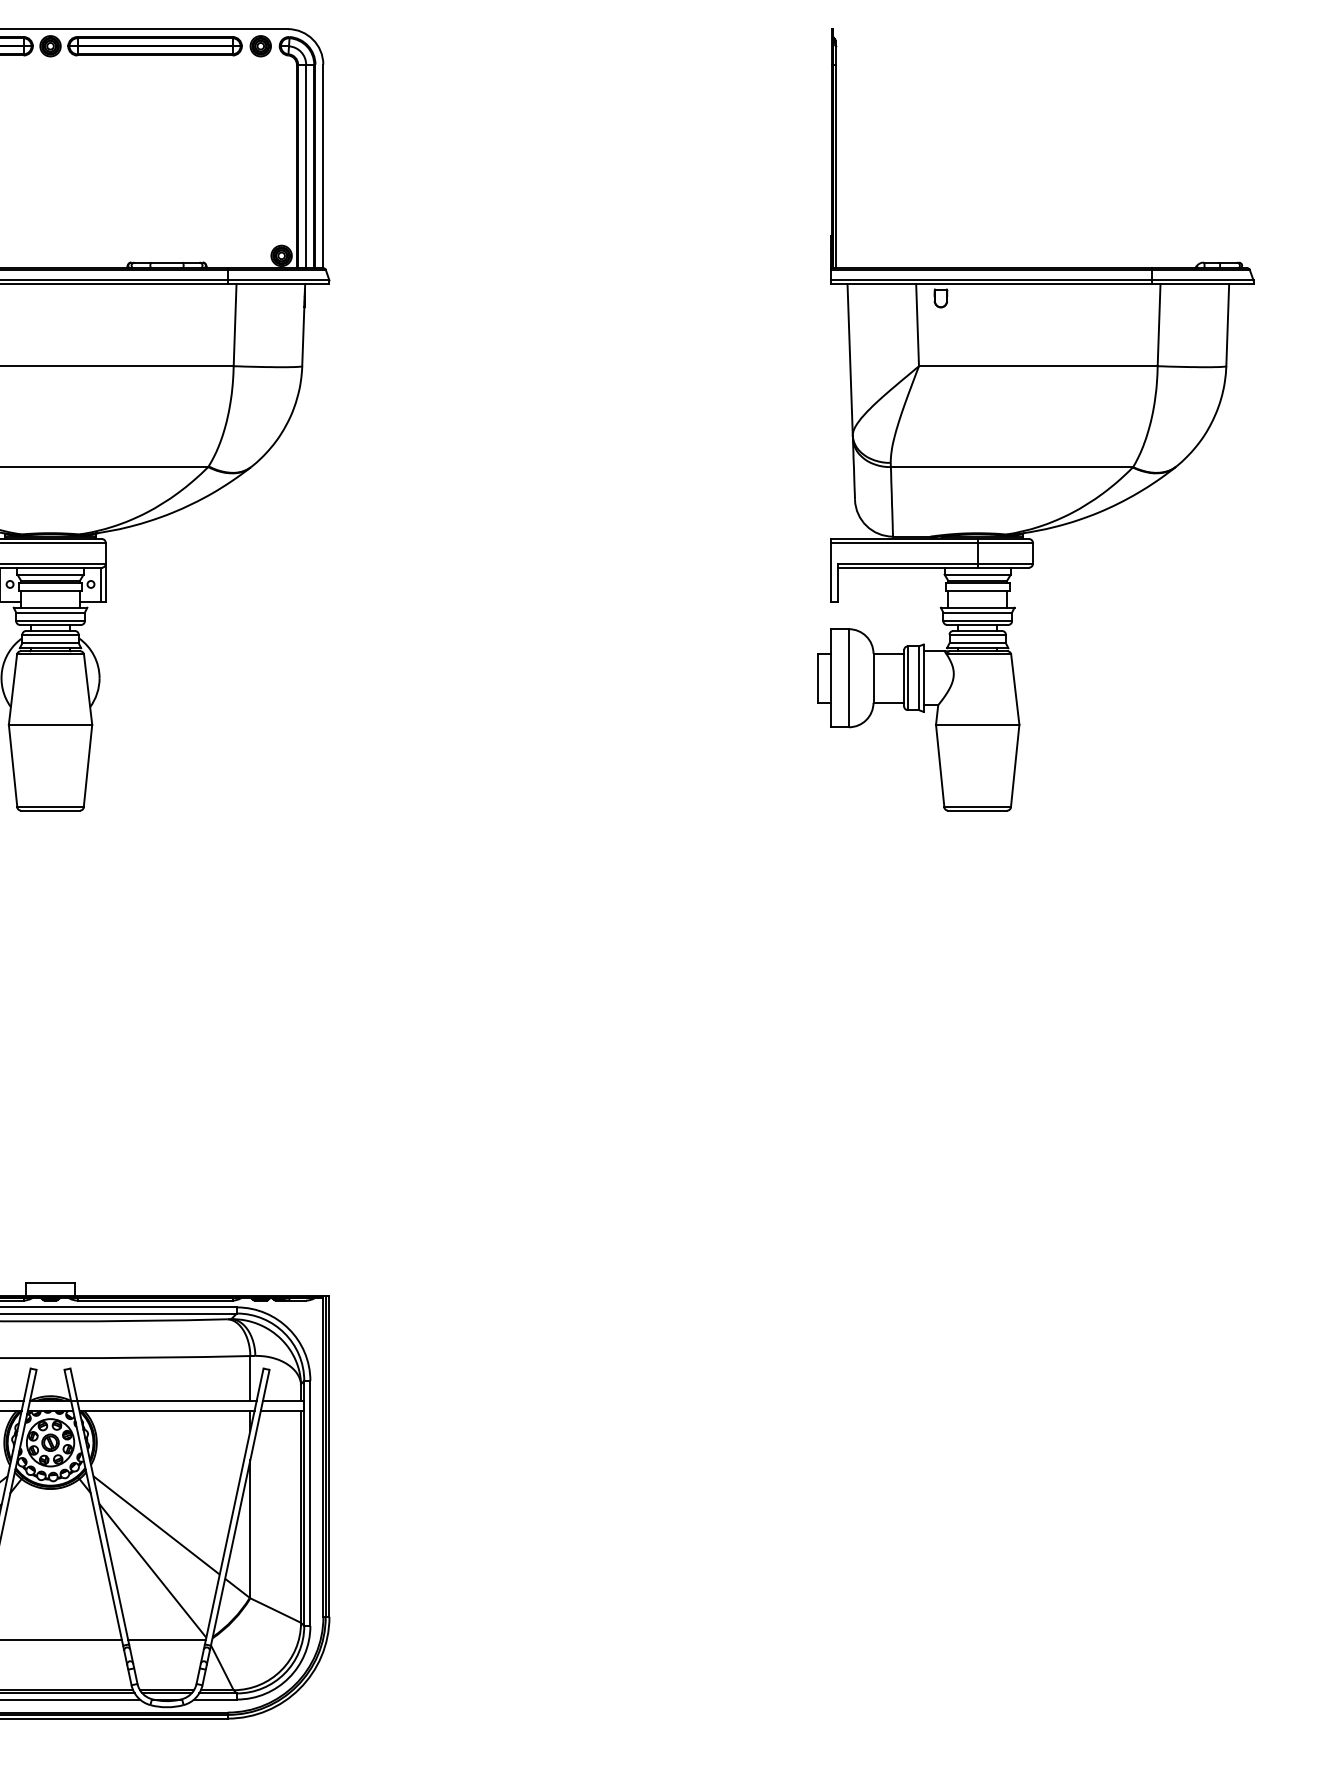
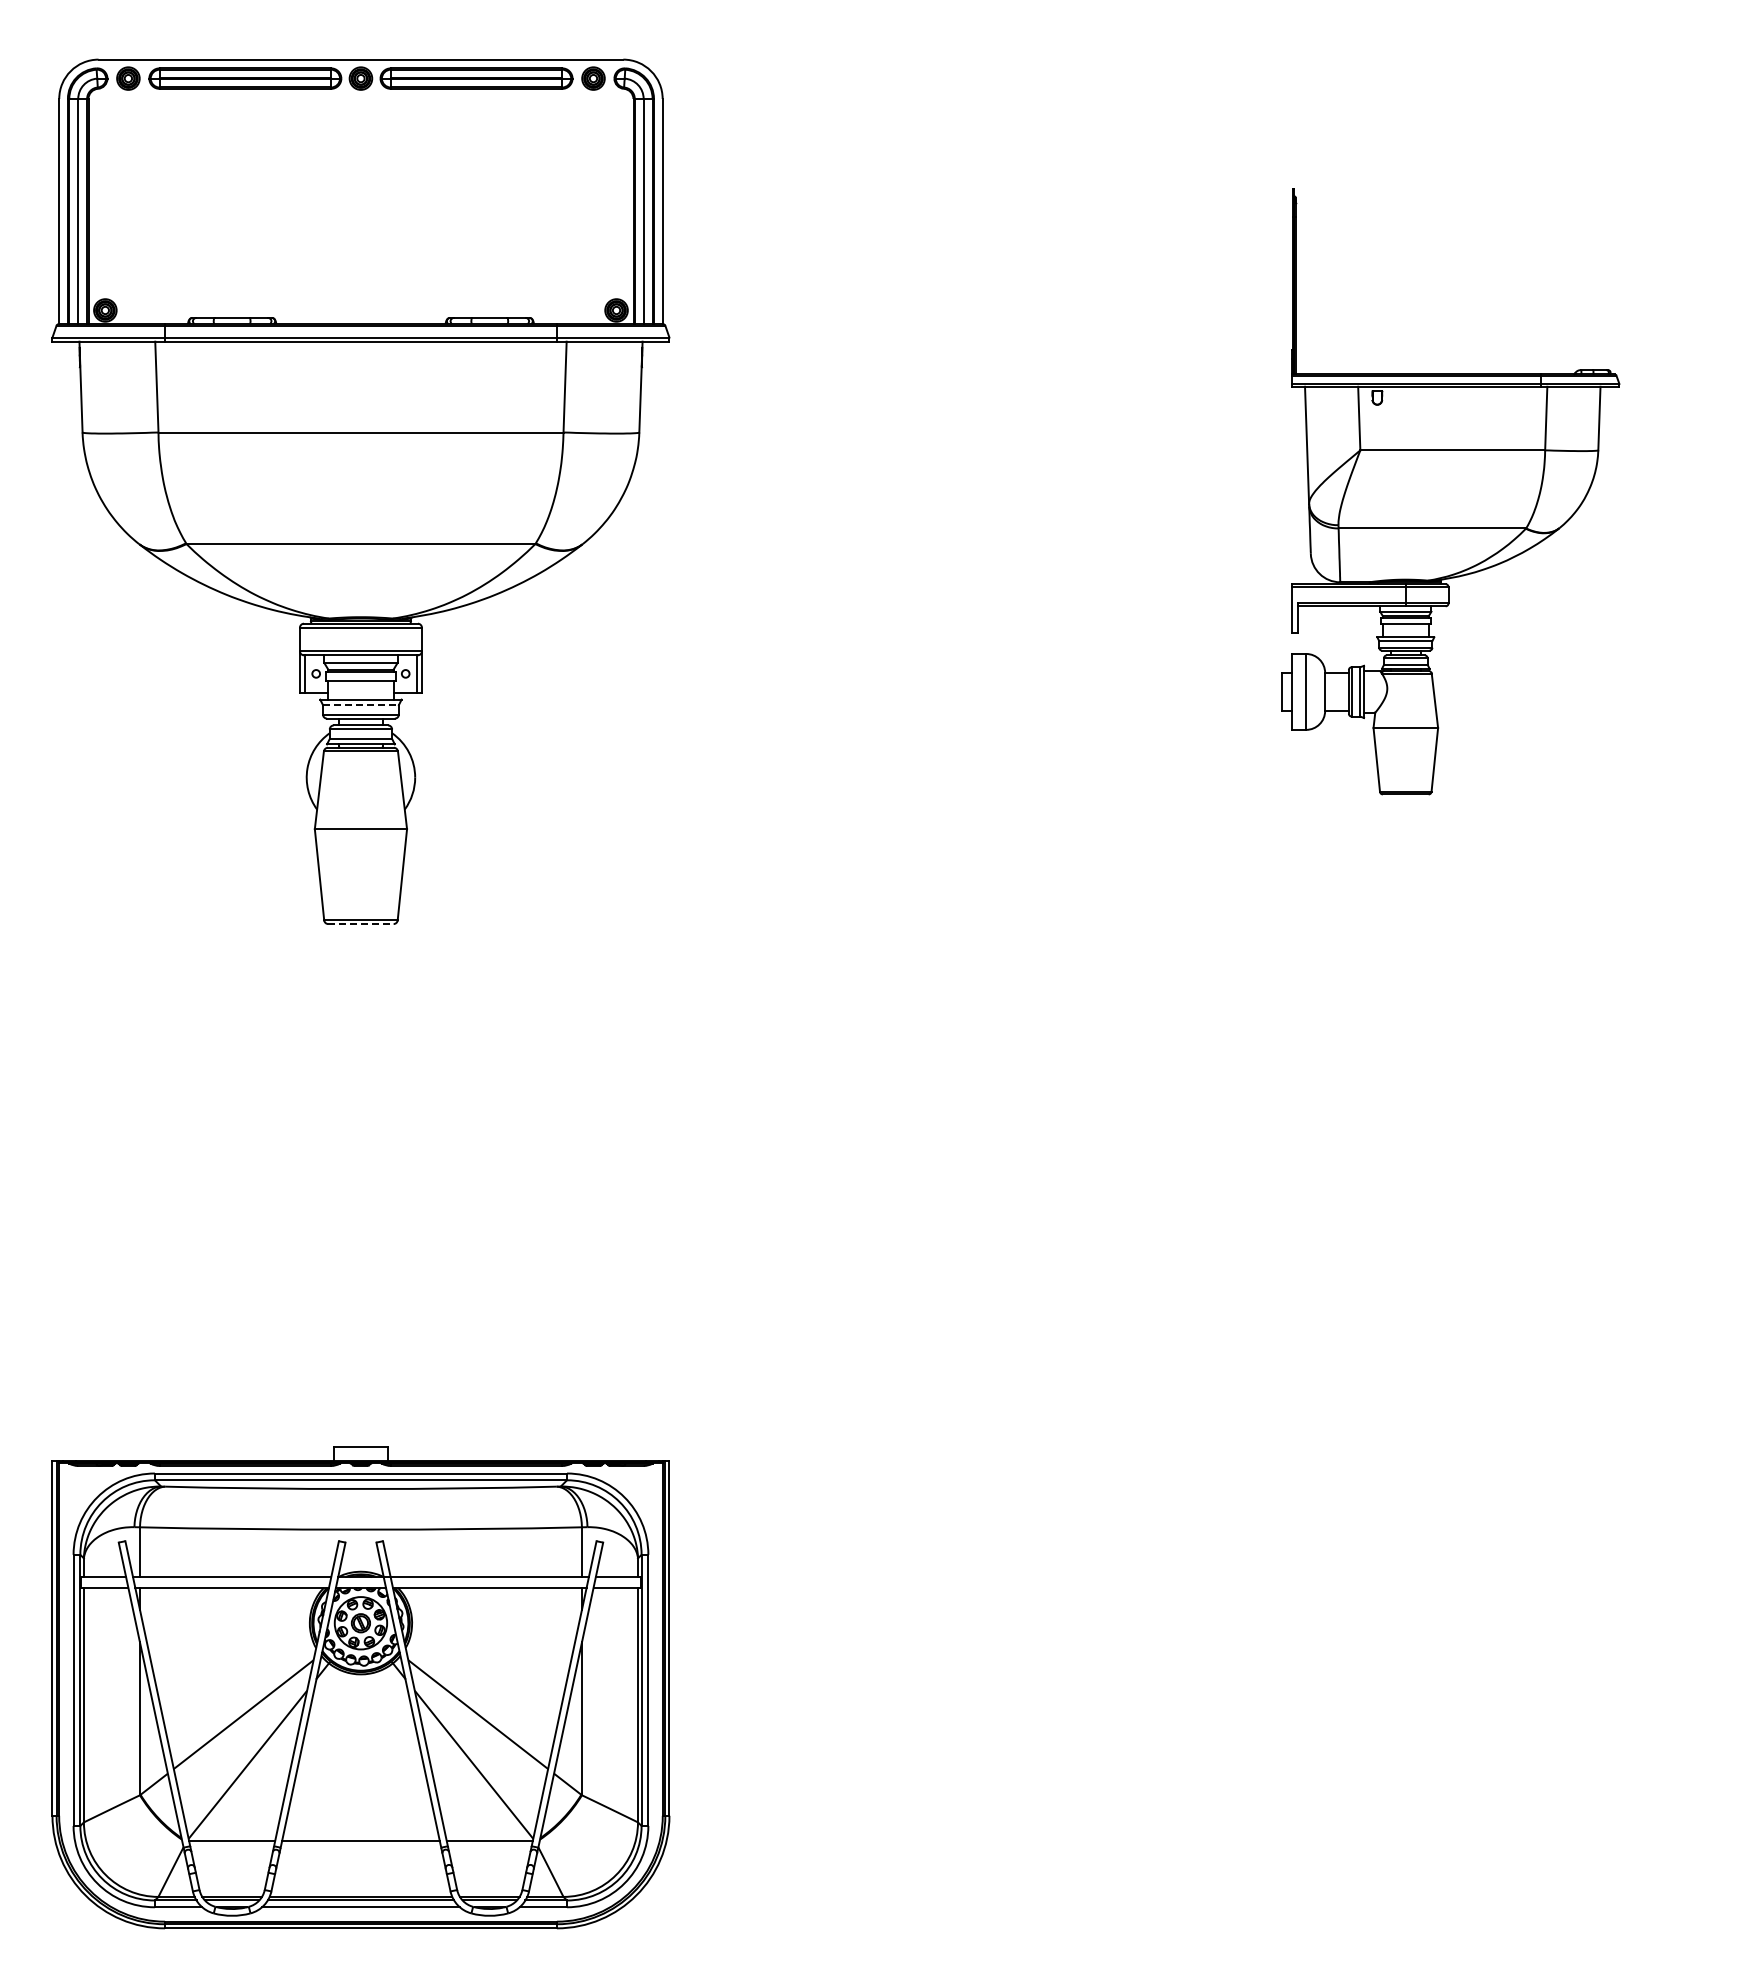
part: (1035, 419) -> (1450, 491), size x0.7
line: (50, 613) -> (360, 705), solid -> dashed
line: (50, 811) -> (360, 924), solid -> dashed

